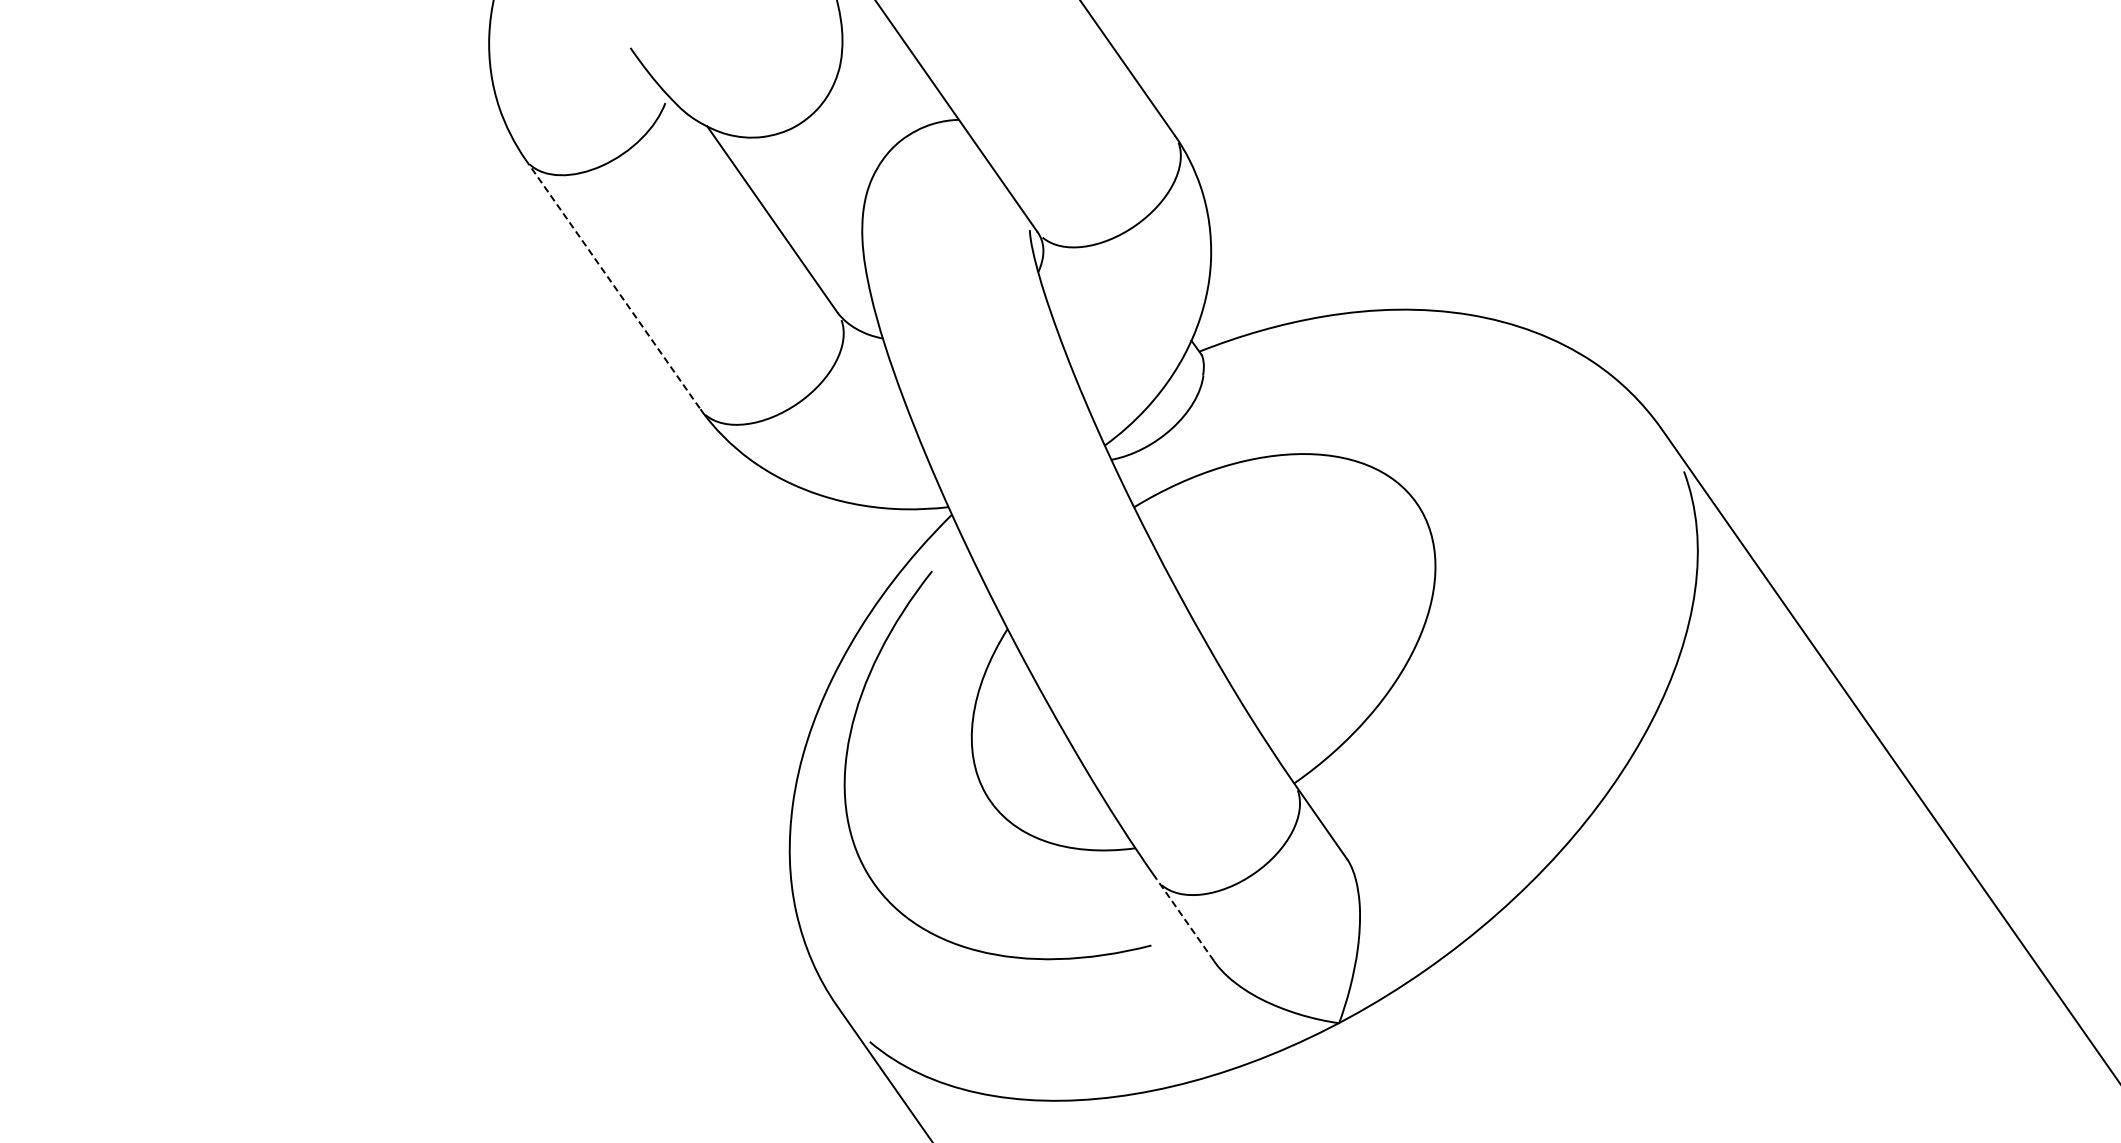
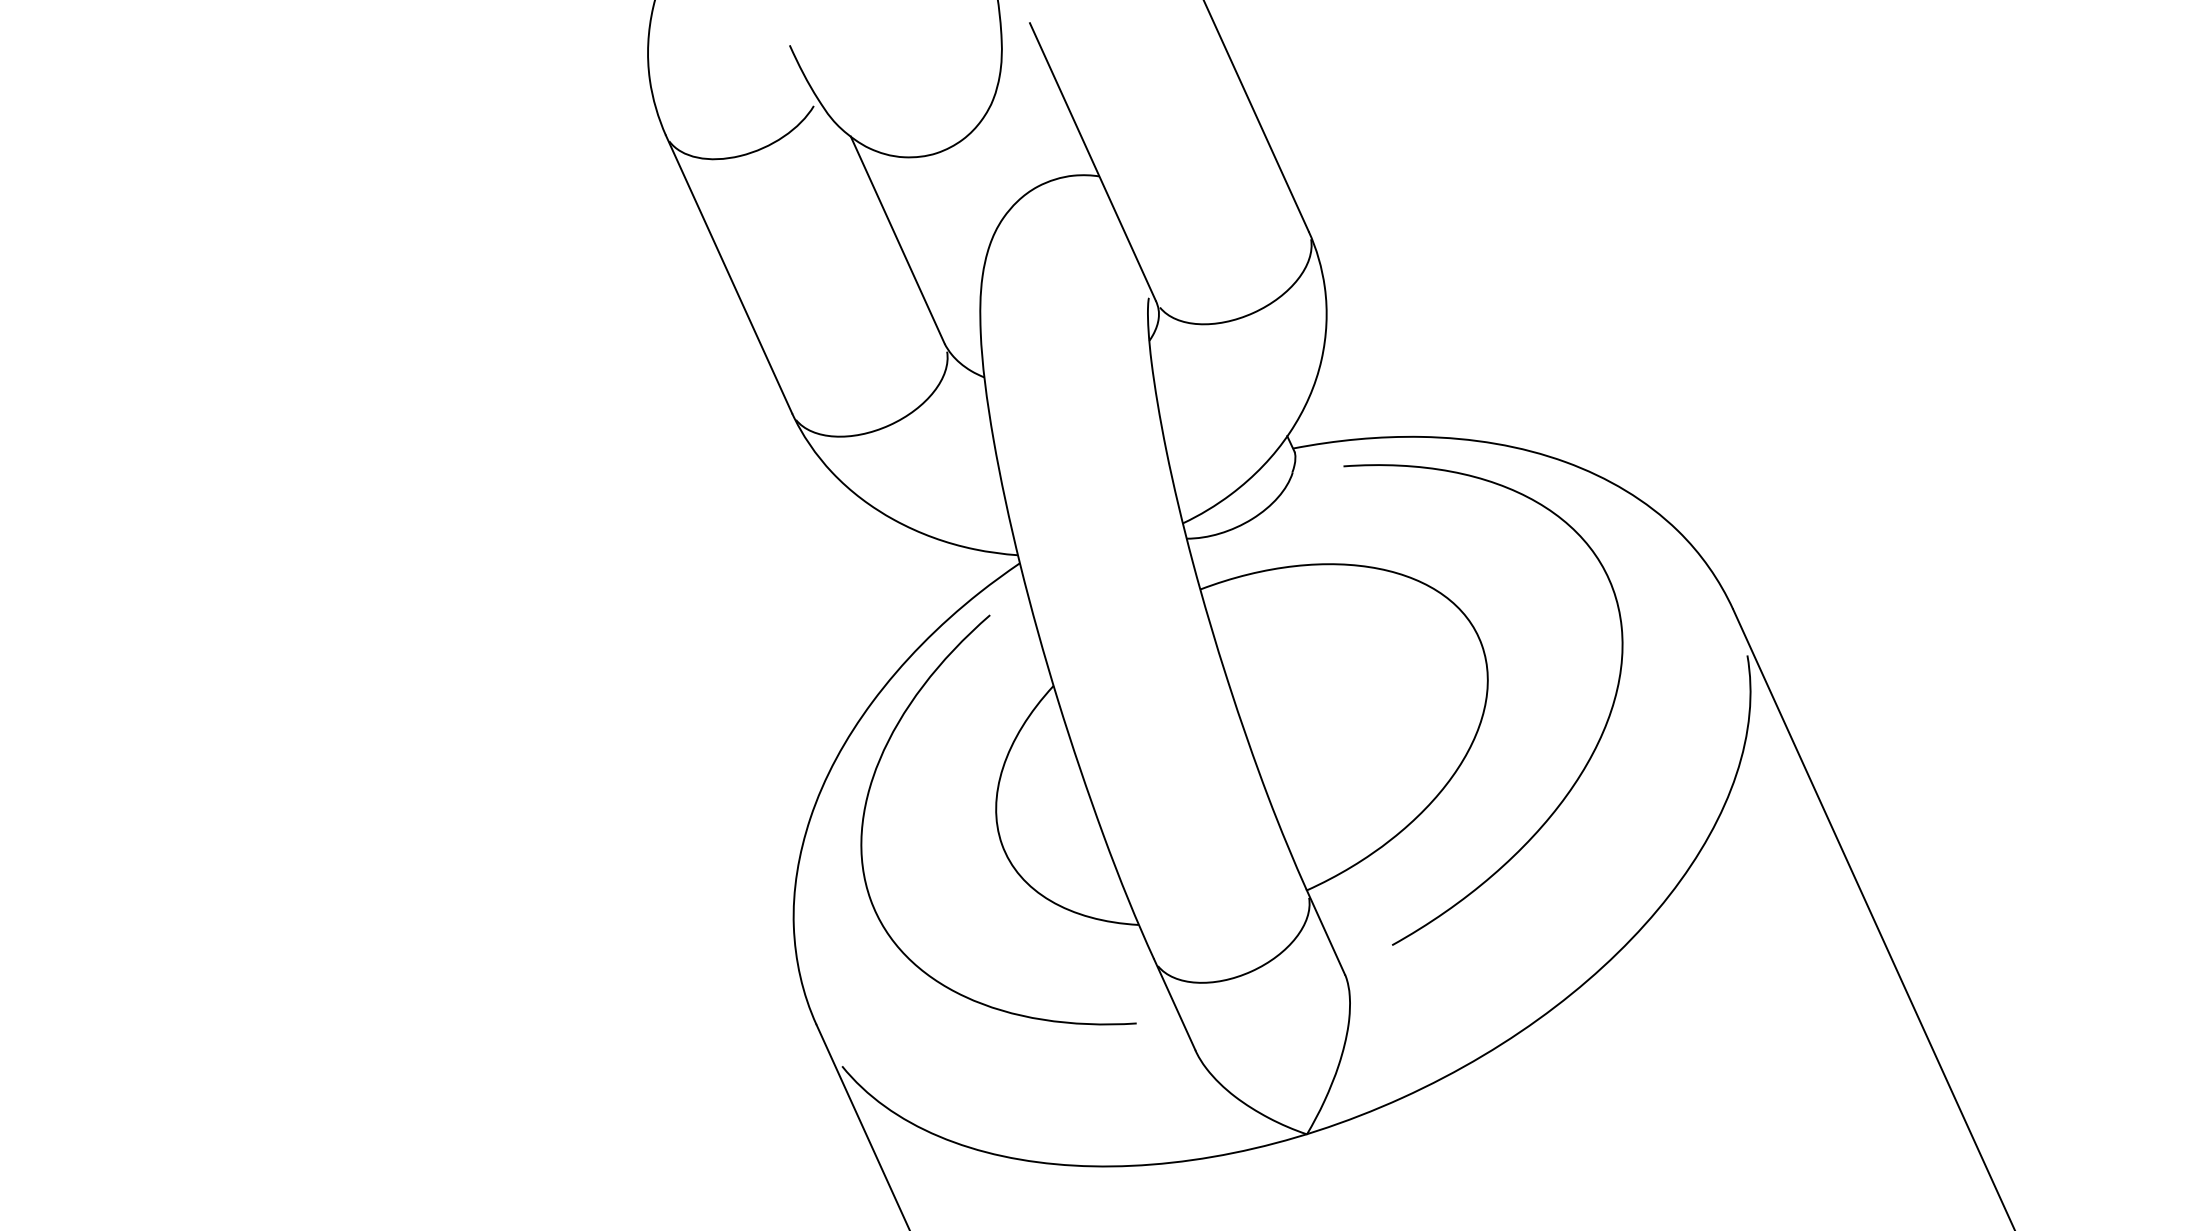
line: (613, 284) -> (729, 274), dashed -> solid
curve: (1544, 608) -> (1585, 764), added
line: (1185, 919) -> (1174, 1004), dashed -> solid

